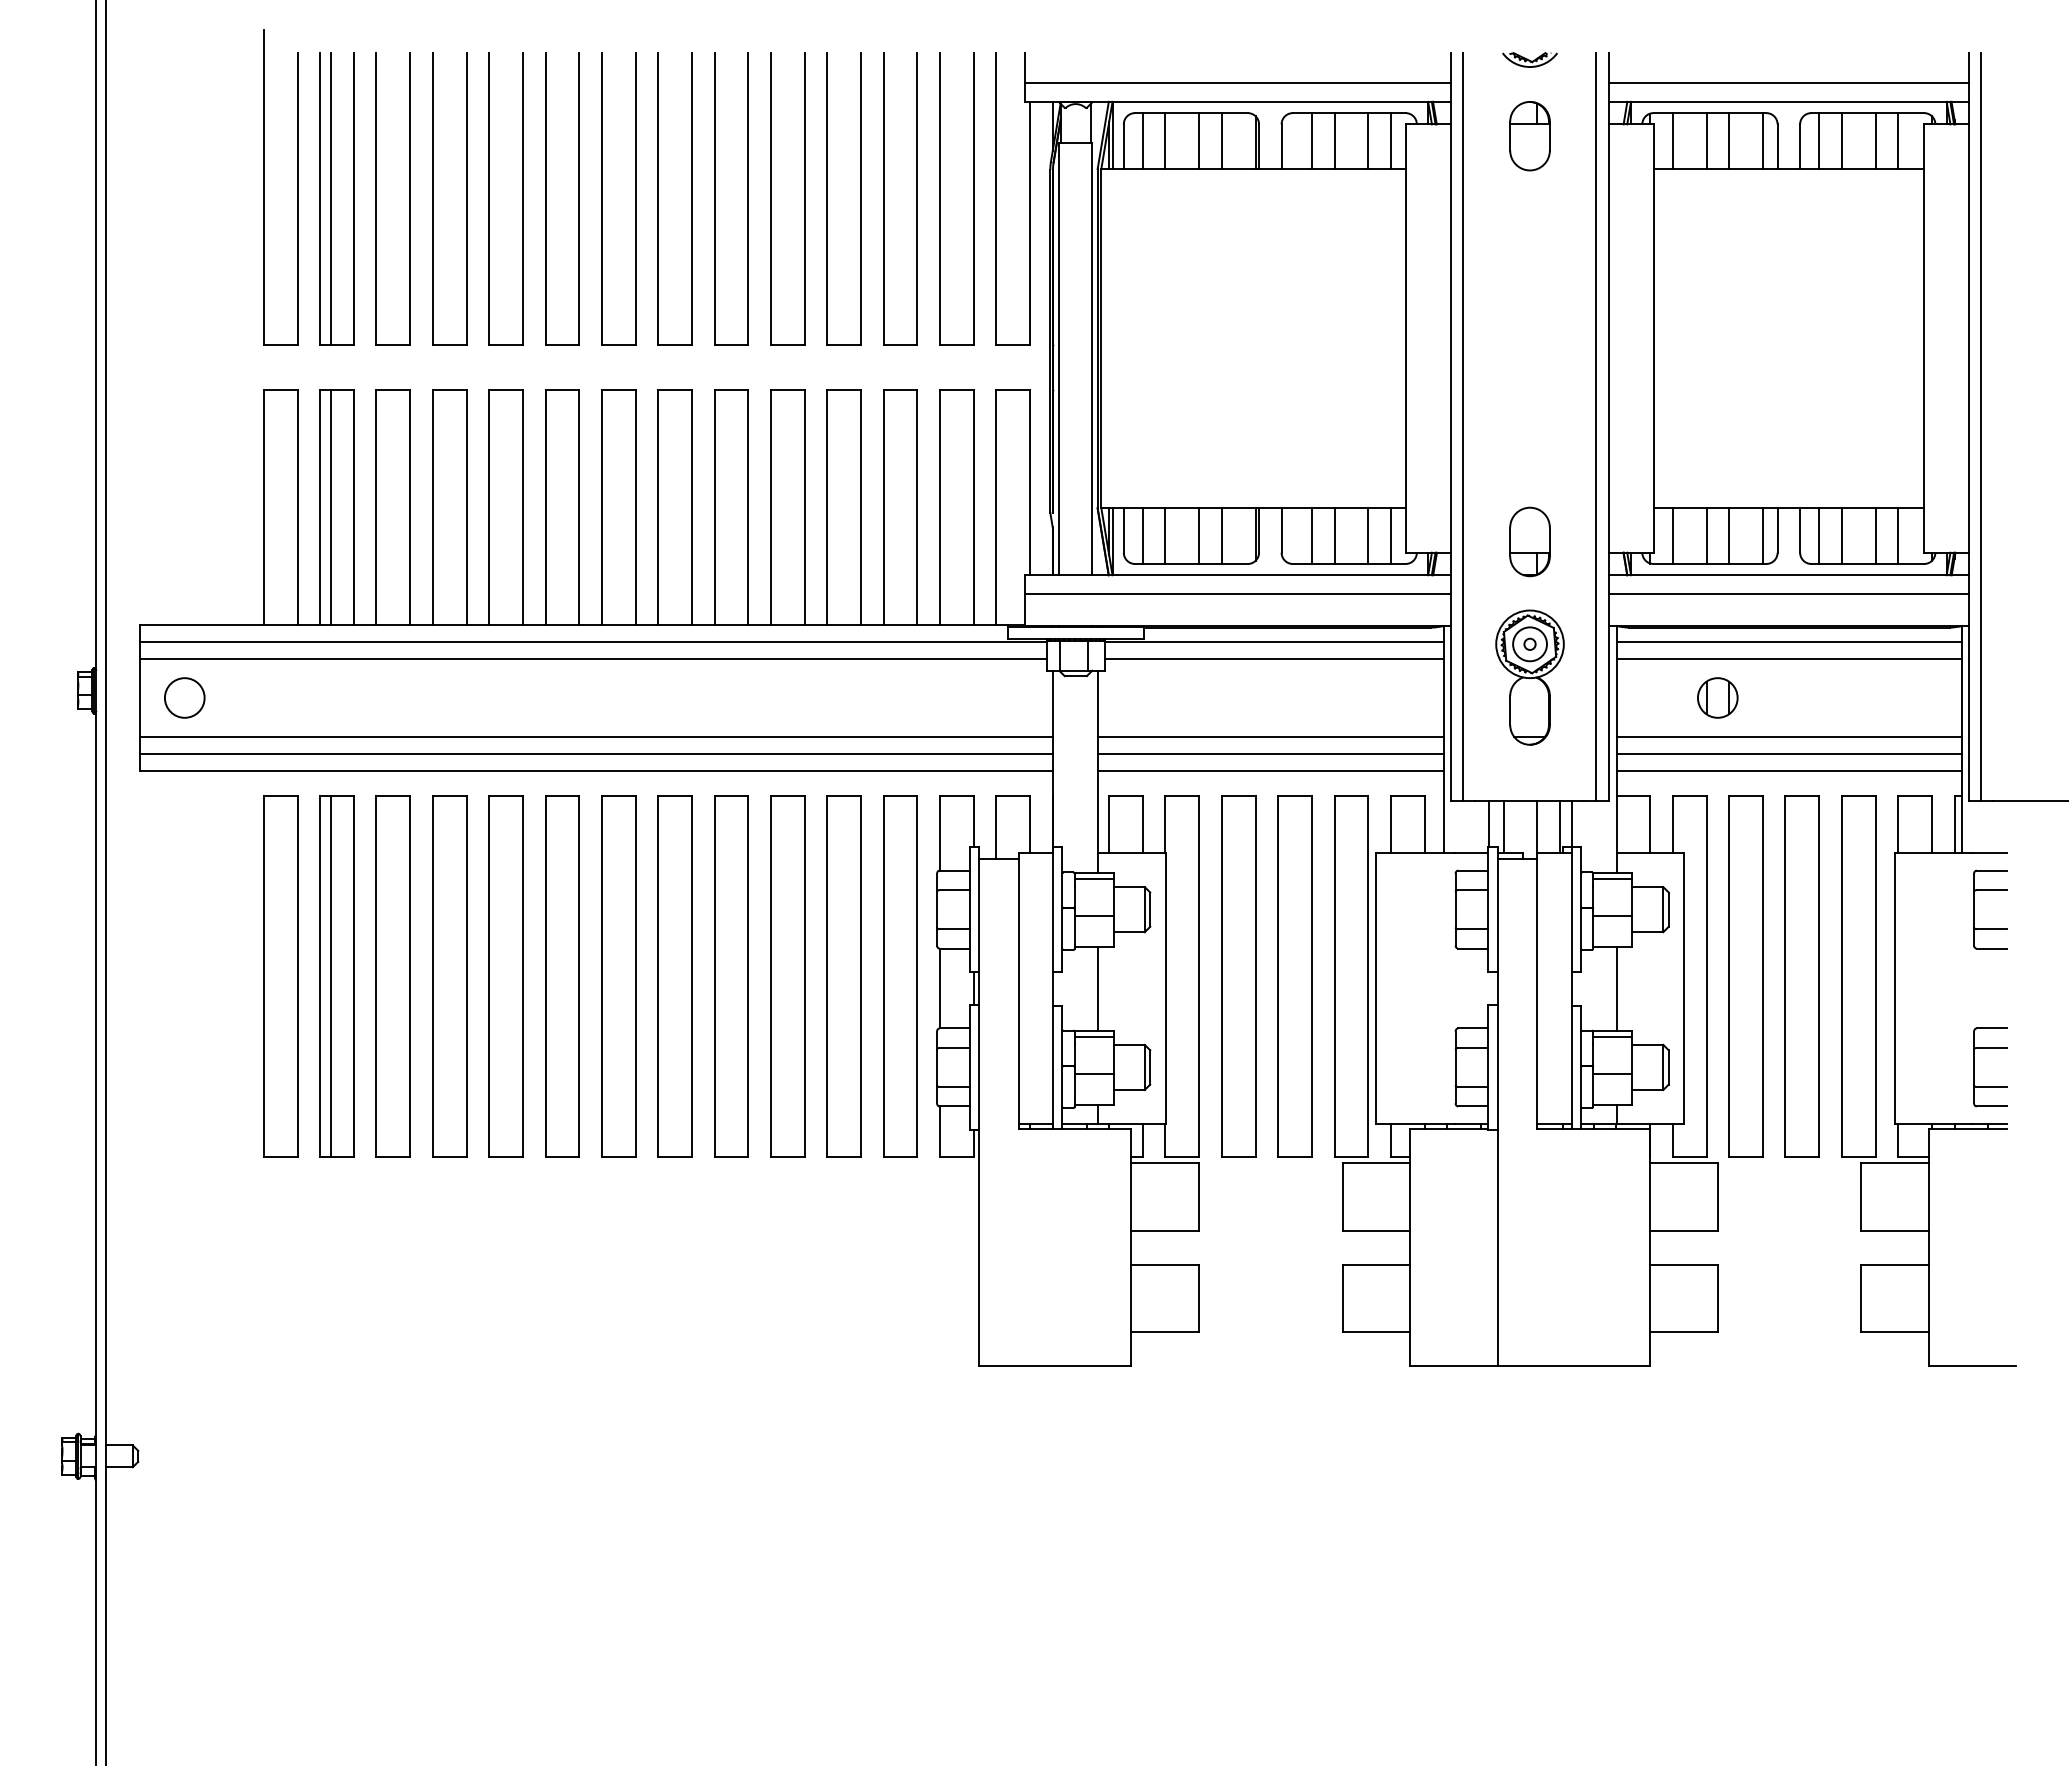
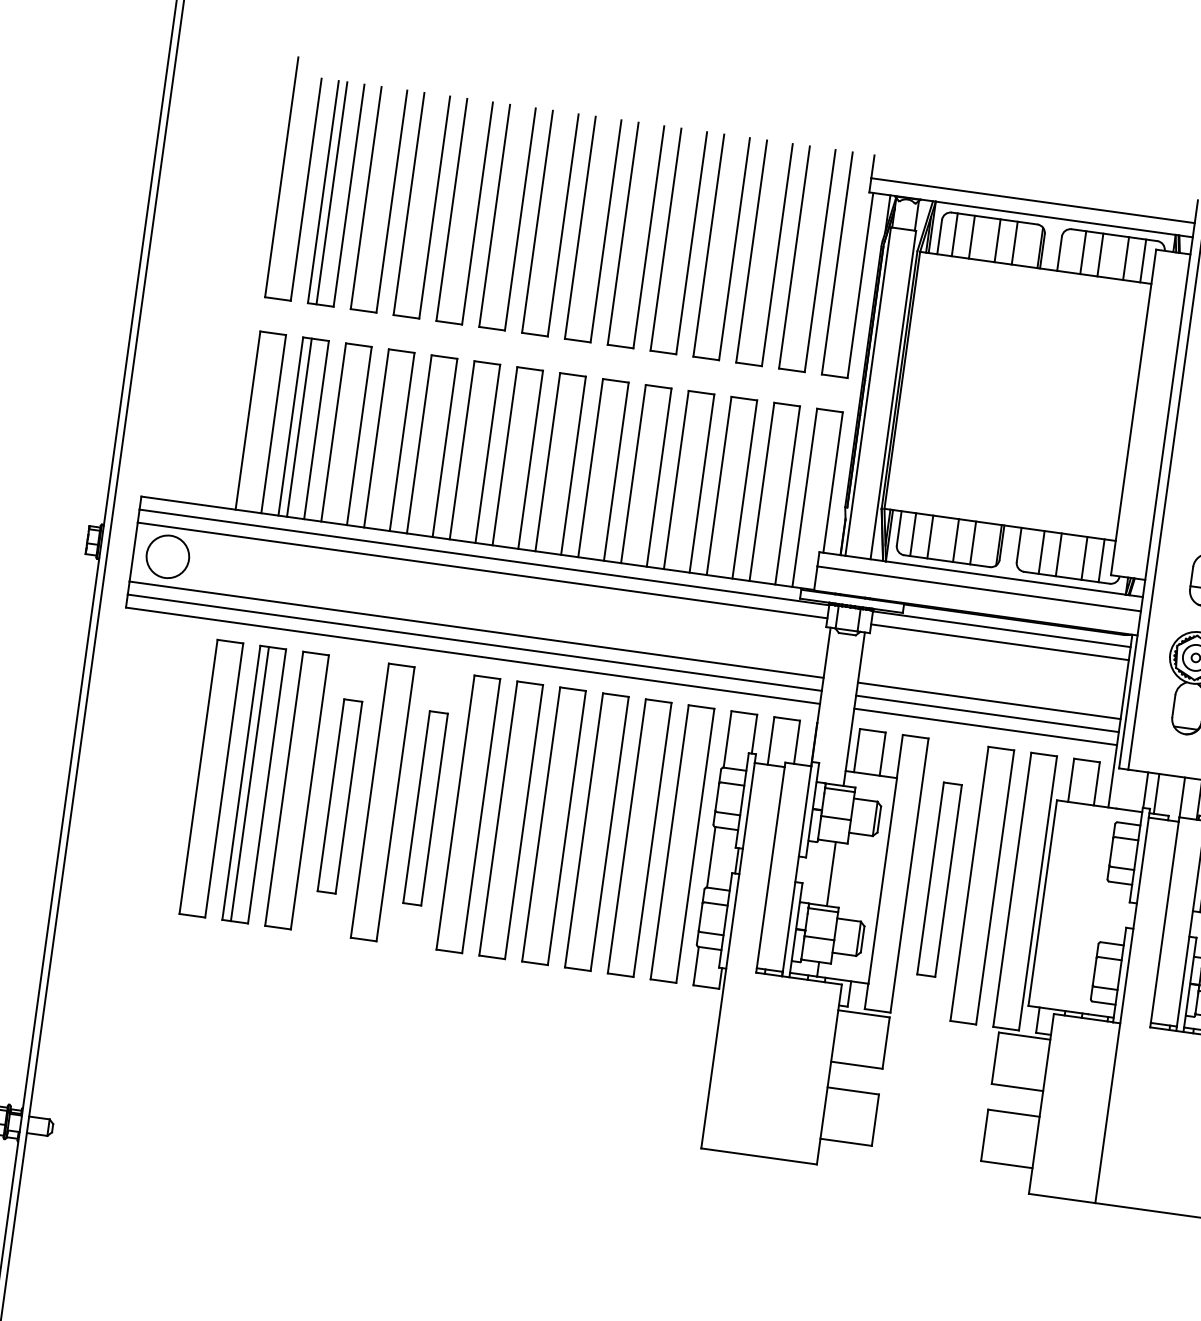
circle: (184, 697) -> (167, 556), size x1.4
part: (449, 976) -> (339, 796), size x0.7
part: (562, 976) -> (425, 808), size x0.7
part: (1238, 976) -> (939, 879), size x0.7

